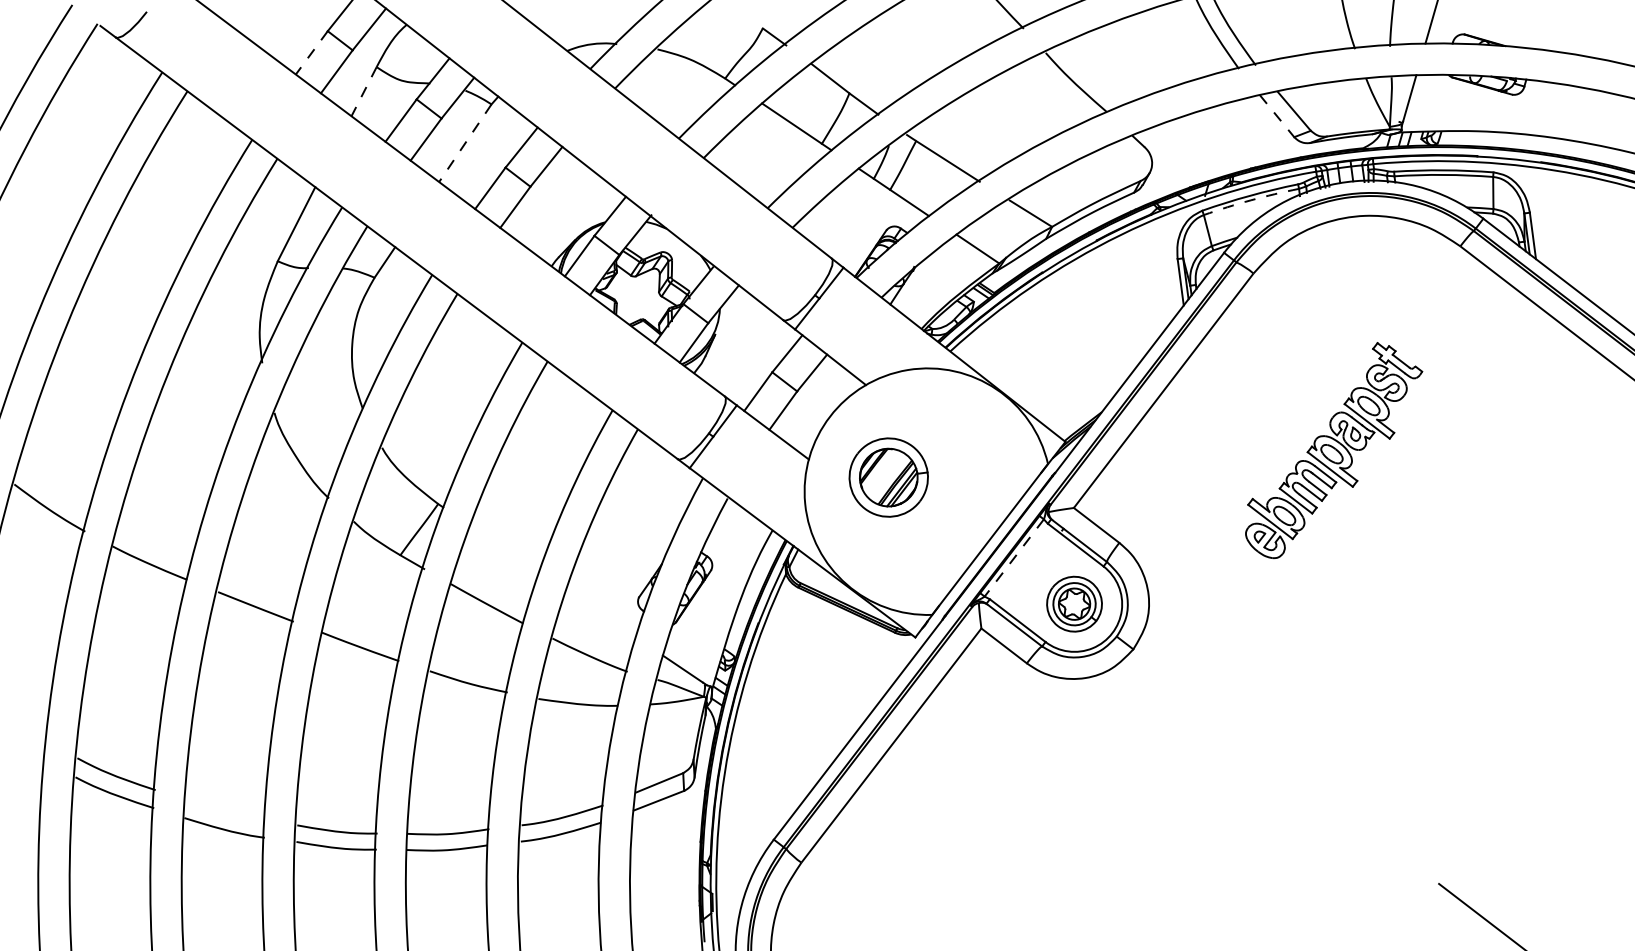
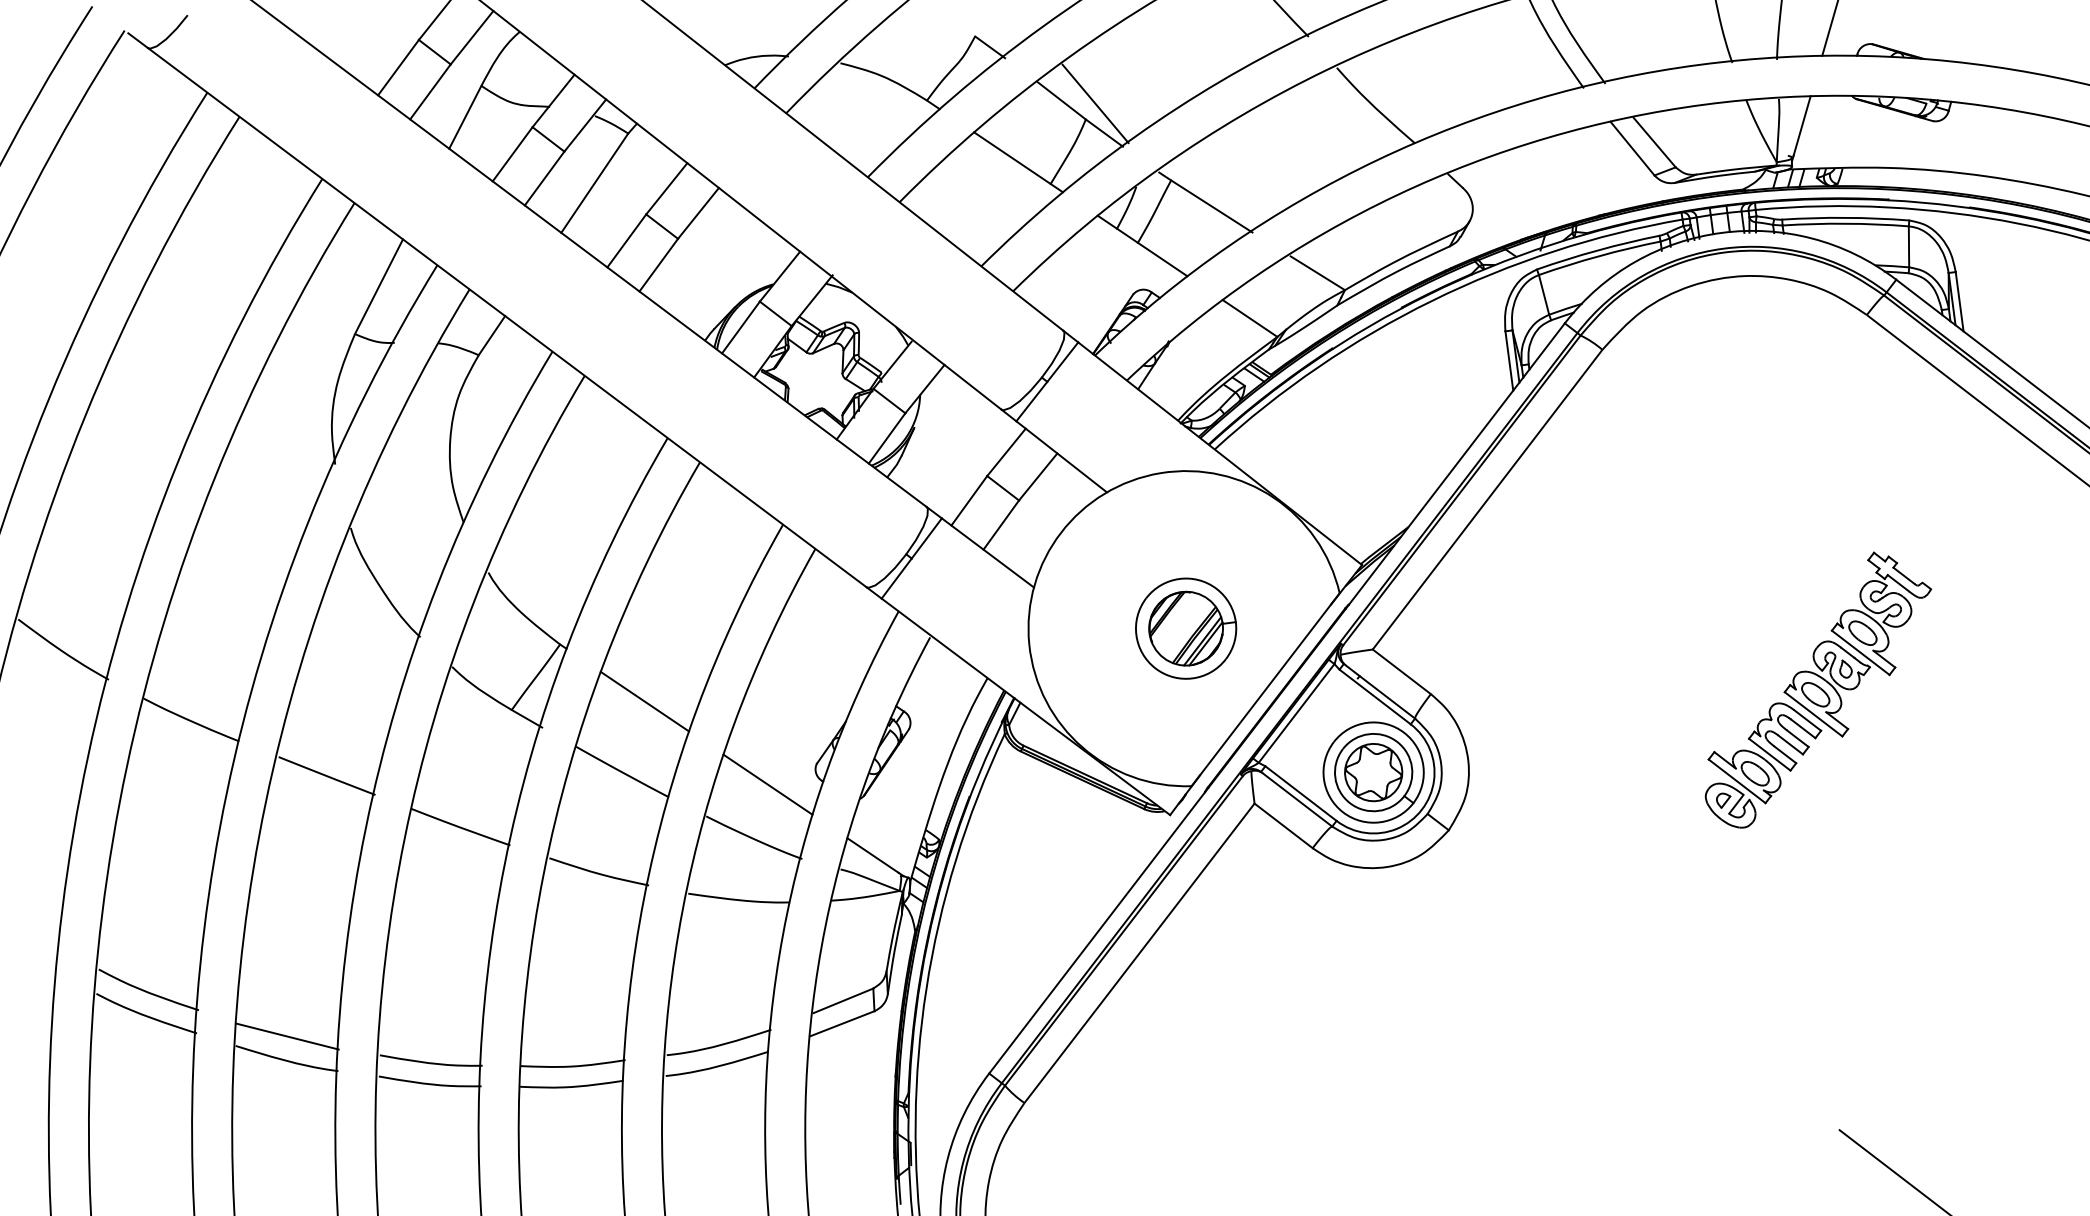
line: (311, 53) -> (398, 68), dashed -> solid
line: (857, 80) -> (1095, 103), added
line: (364, 91) -> (465, 117), dashed -> solid
line: (1277, 116) -> (1632, 148), dashed -> solid
line: (465, 143) -> (594, 183), dashed -> solid
arc: (1251, 200) -> (1599, 256), dashed -> solid
part: (1334, 450) -> (1818, 689), moved
part: (889, 477) -> (1186, 628), moved
line: (504, 548) -> (644, 701), added
line: (1014, 558) -> (1296, 713), dashed -> solid
part: (1074, 604) -> (1373, 772), size x1.43
line: (600, 613) -> (767, 784), added
line: (224, 810) -> (287, 1036), added

